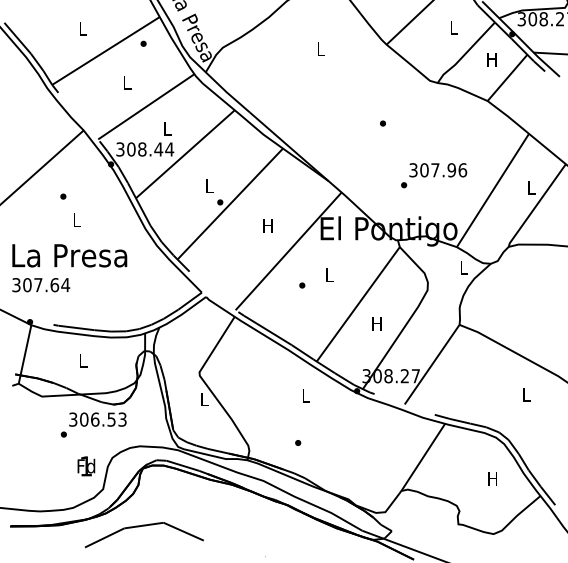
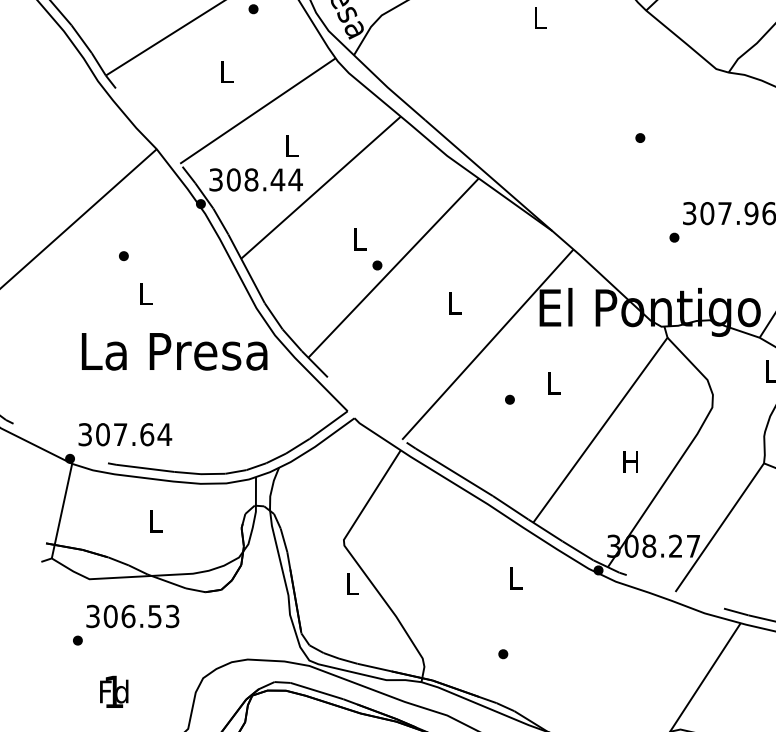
text: (267, 225) -> (453, 302), H -> L
text: (69, 255) -> (174, 351), moved
text: (41, 285) -> (125, 435), moved
text: (93, 424) -> (125, 624), moved
text: (86, 466) -> (114, 692), moved

